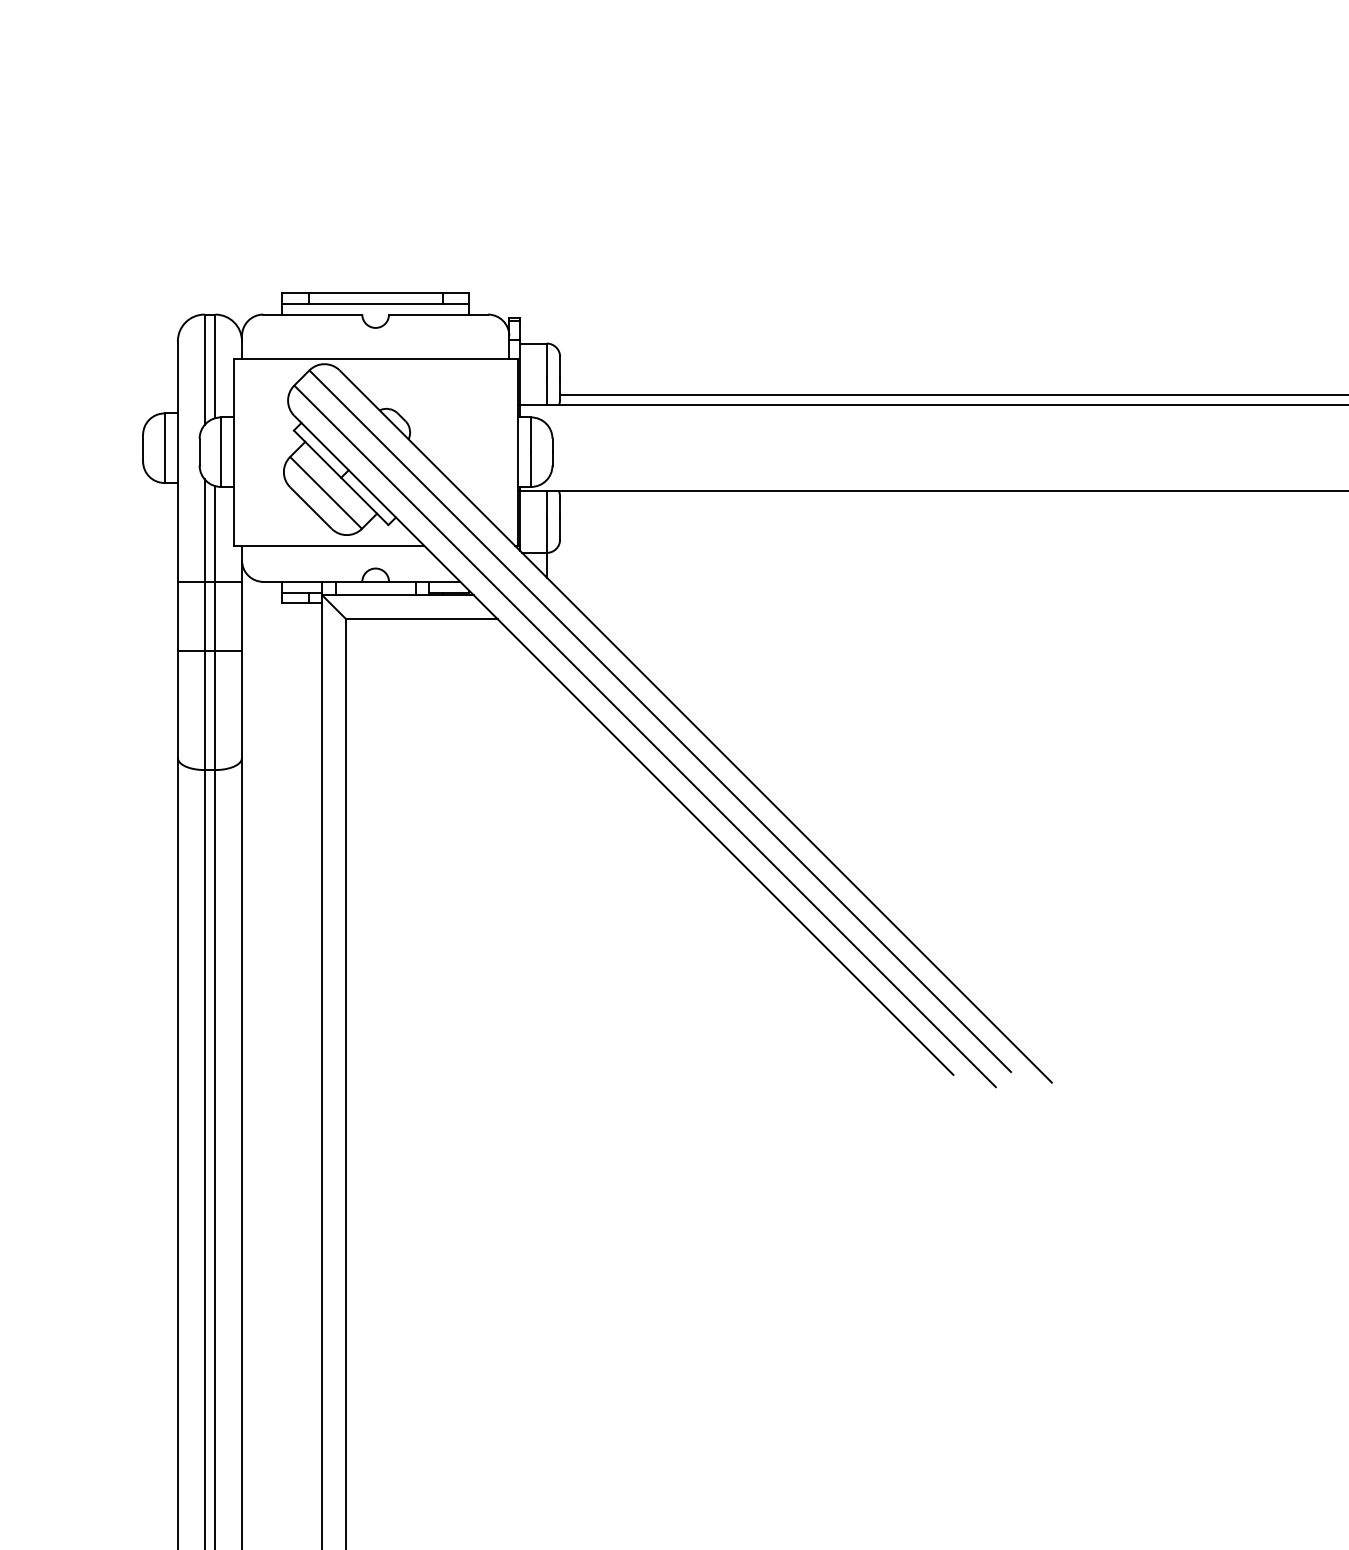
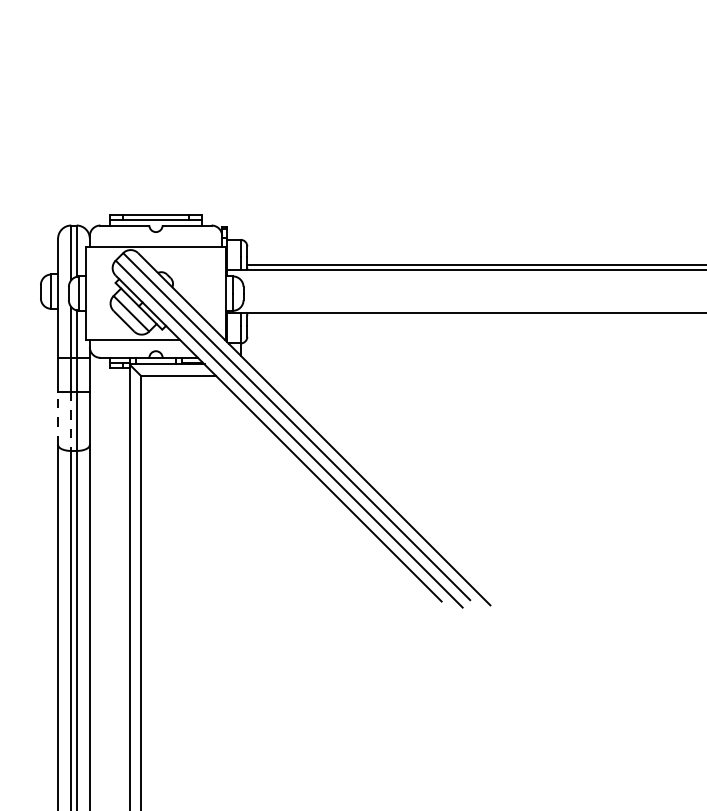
line: (178, 704) -> (58, 418), solid -> dashed
line: (204, 710) -> (71, 421), solid -> dashed

